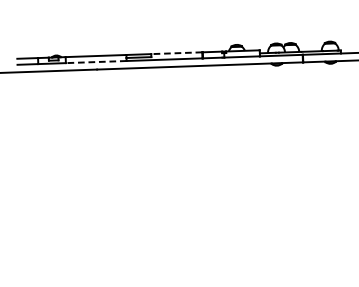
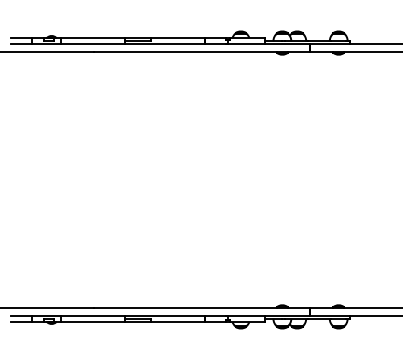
line: (176, 53) -> (177, 38), dashed -> solid
line: (96, 62) -> (93, 44), dashed -> solid

